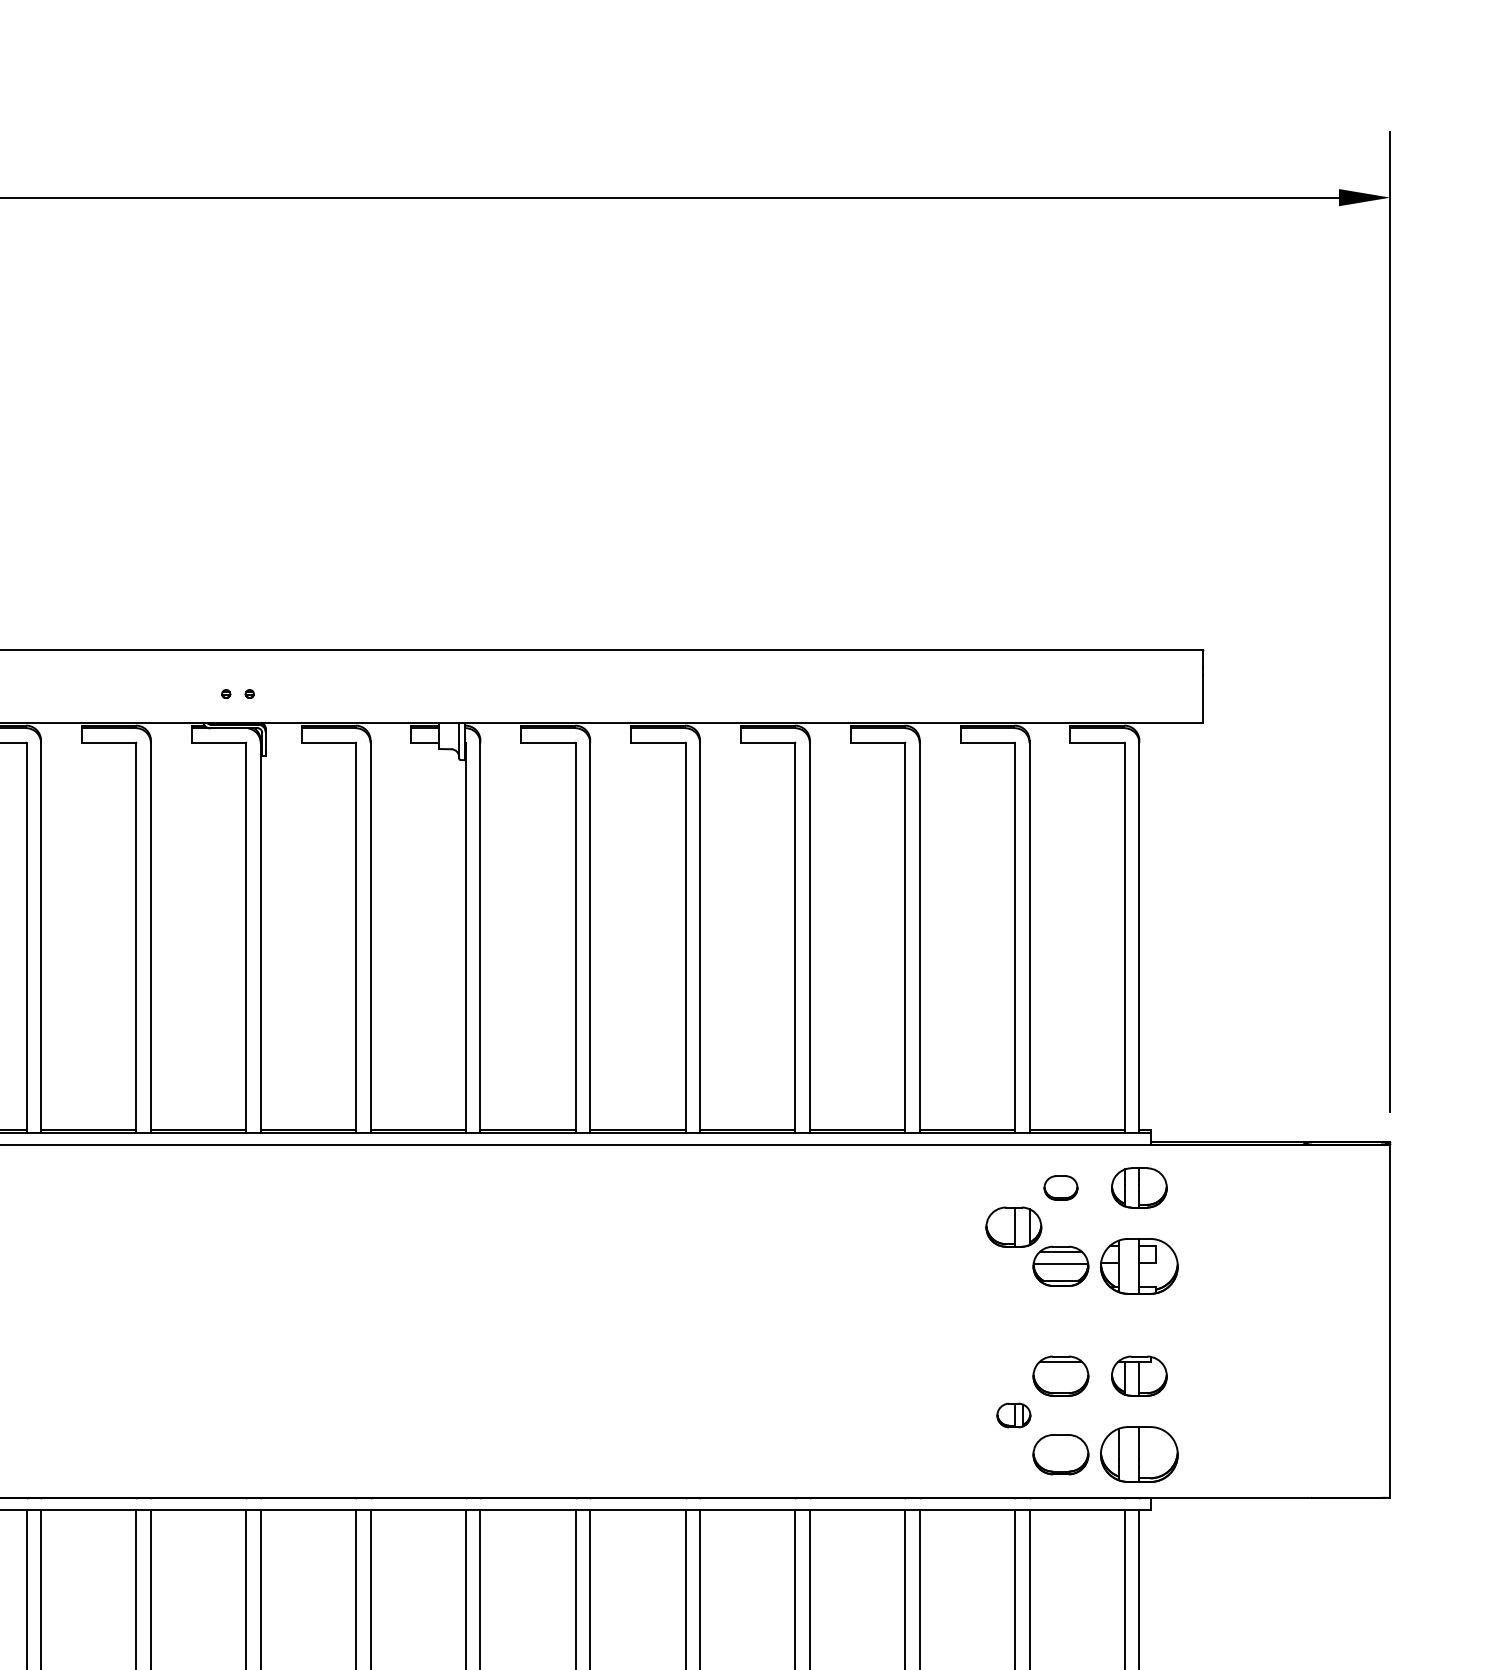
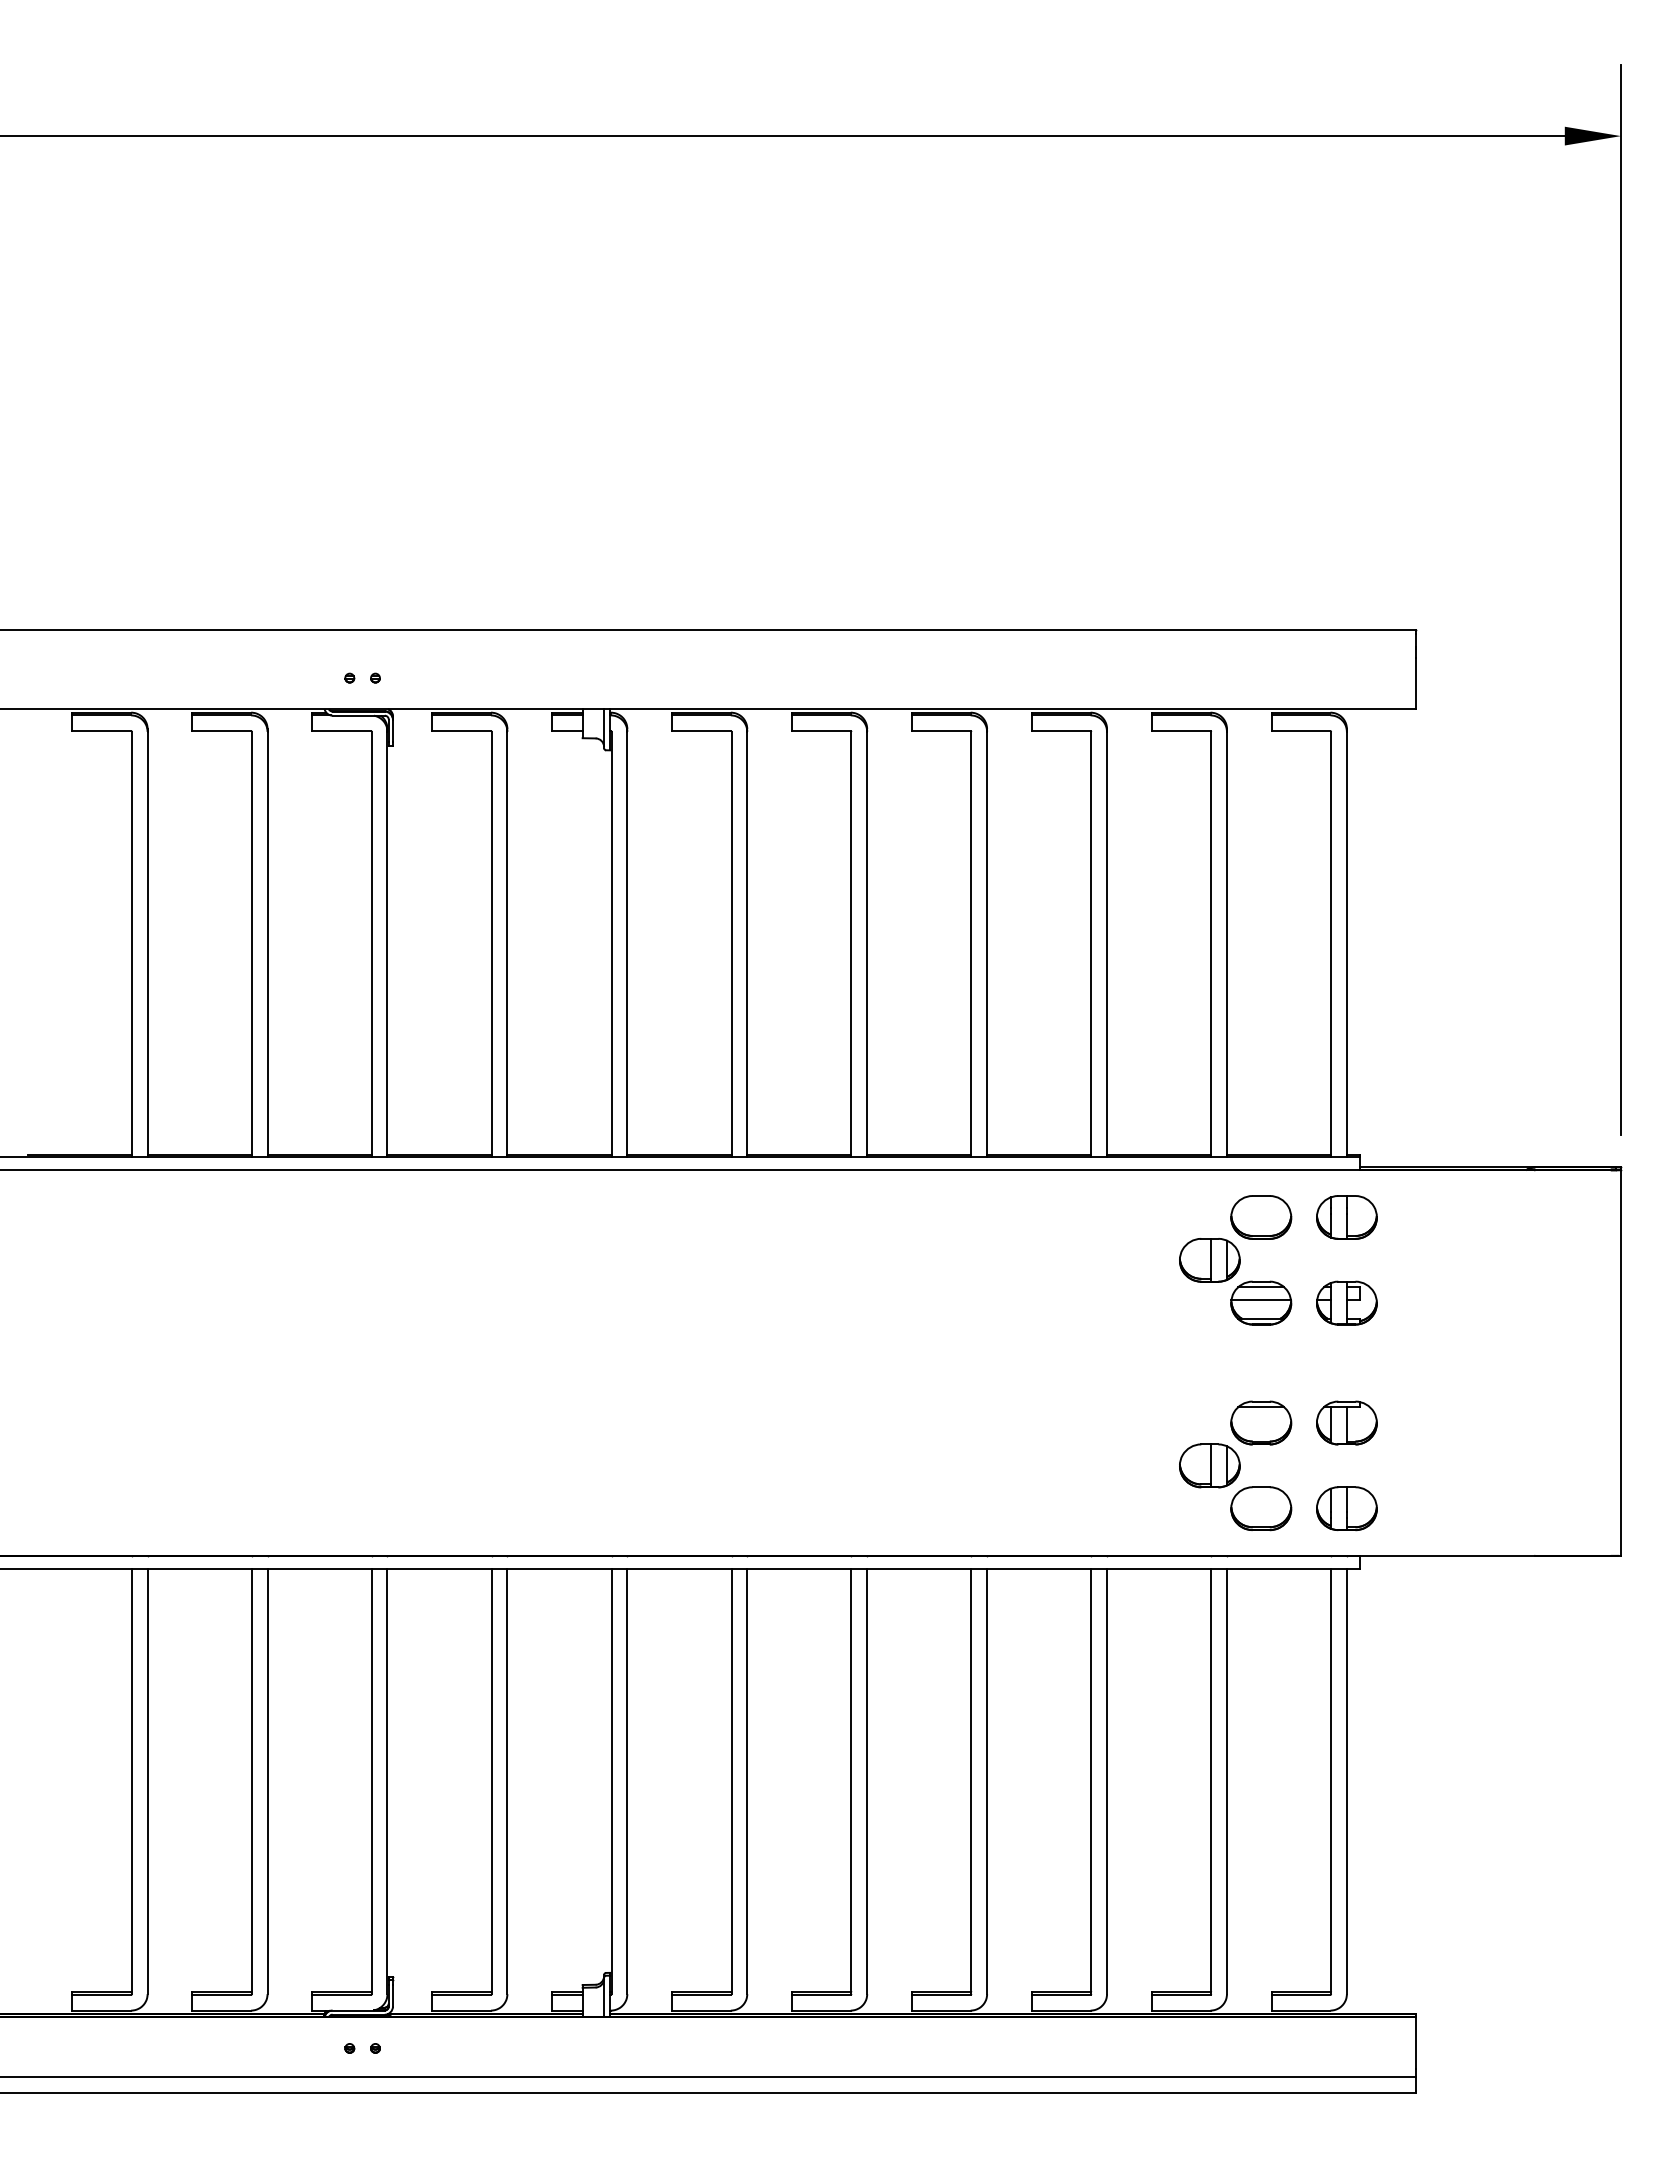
part: (1061, 1187) -> (1261, 1217), size x1.67
part: (1139, 1265) -> (1346, 1302), size x0.71
part: (1013, 1415) -> (1209, 1465), size x1.67
part: (1139, 1454) -> (1346, 1508), size x0.71

